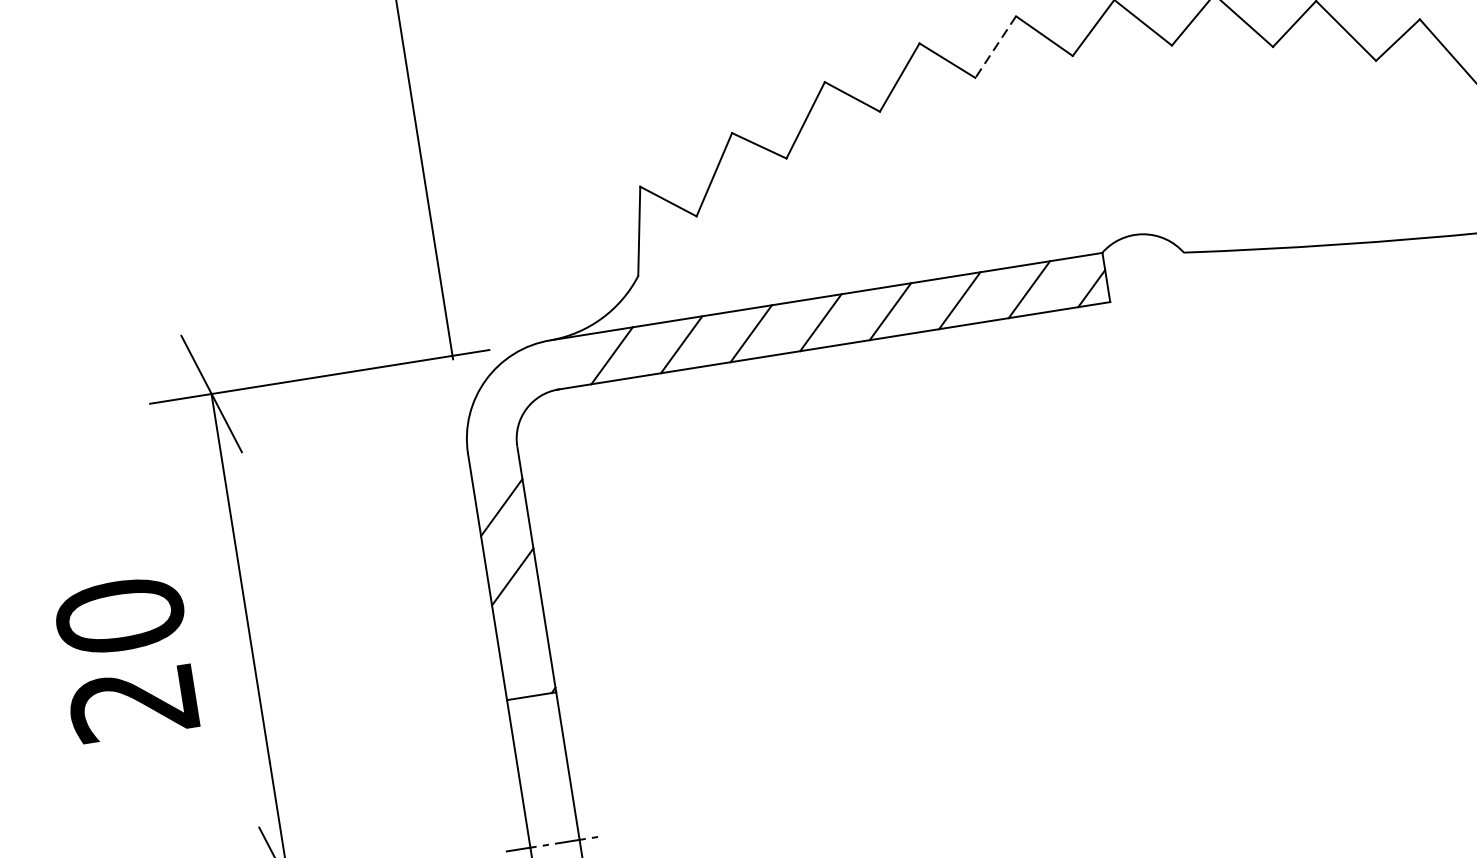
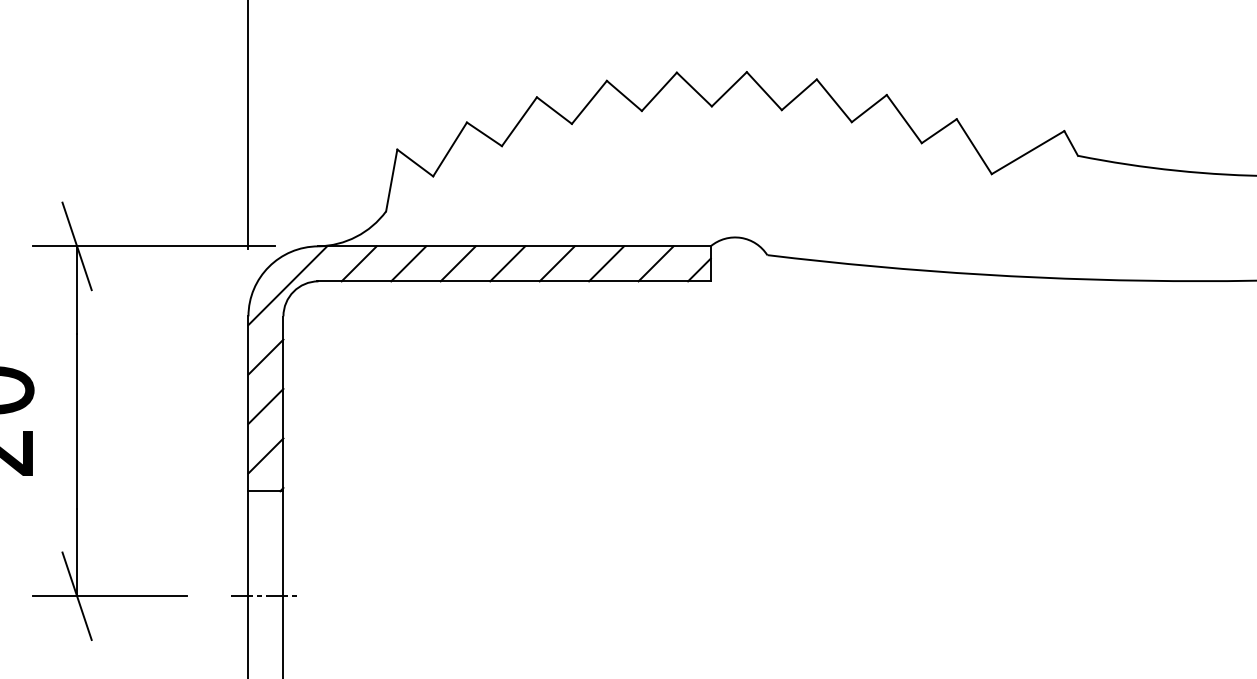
line: (995, 46) -> (659, 91), dashed -> solid
line: (516, 402) -> (287, 285), added
line: (523, 646) -> (265, 455), added

